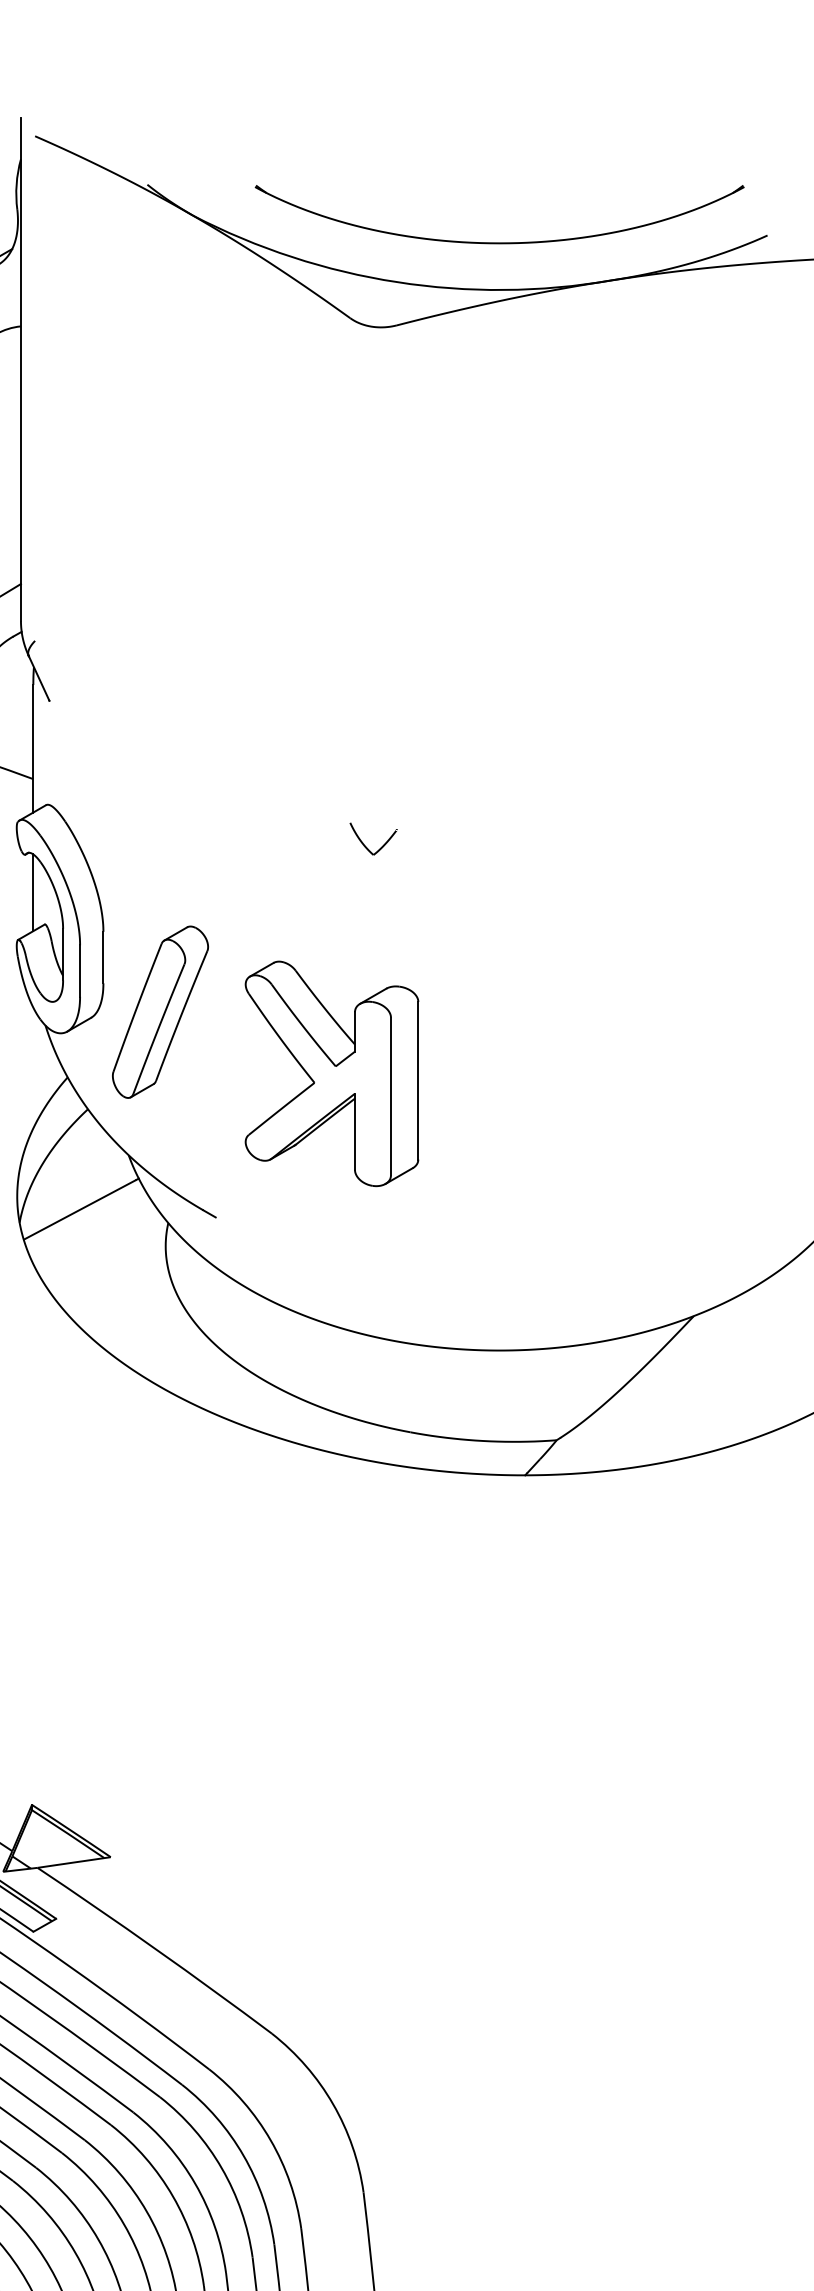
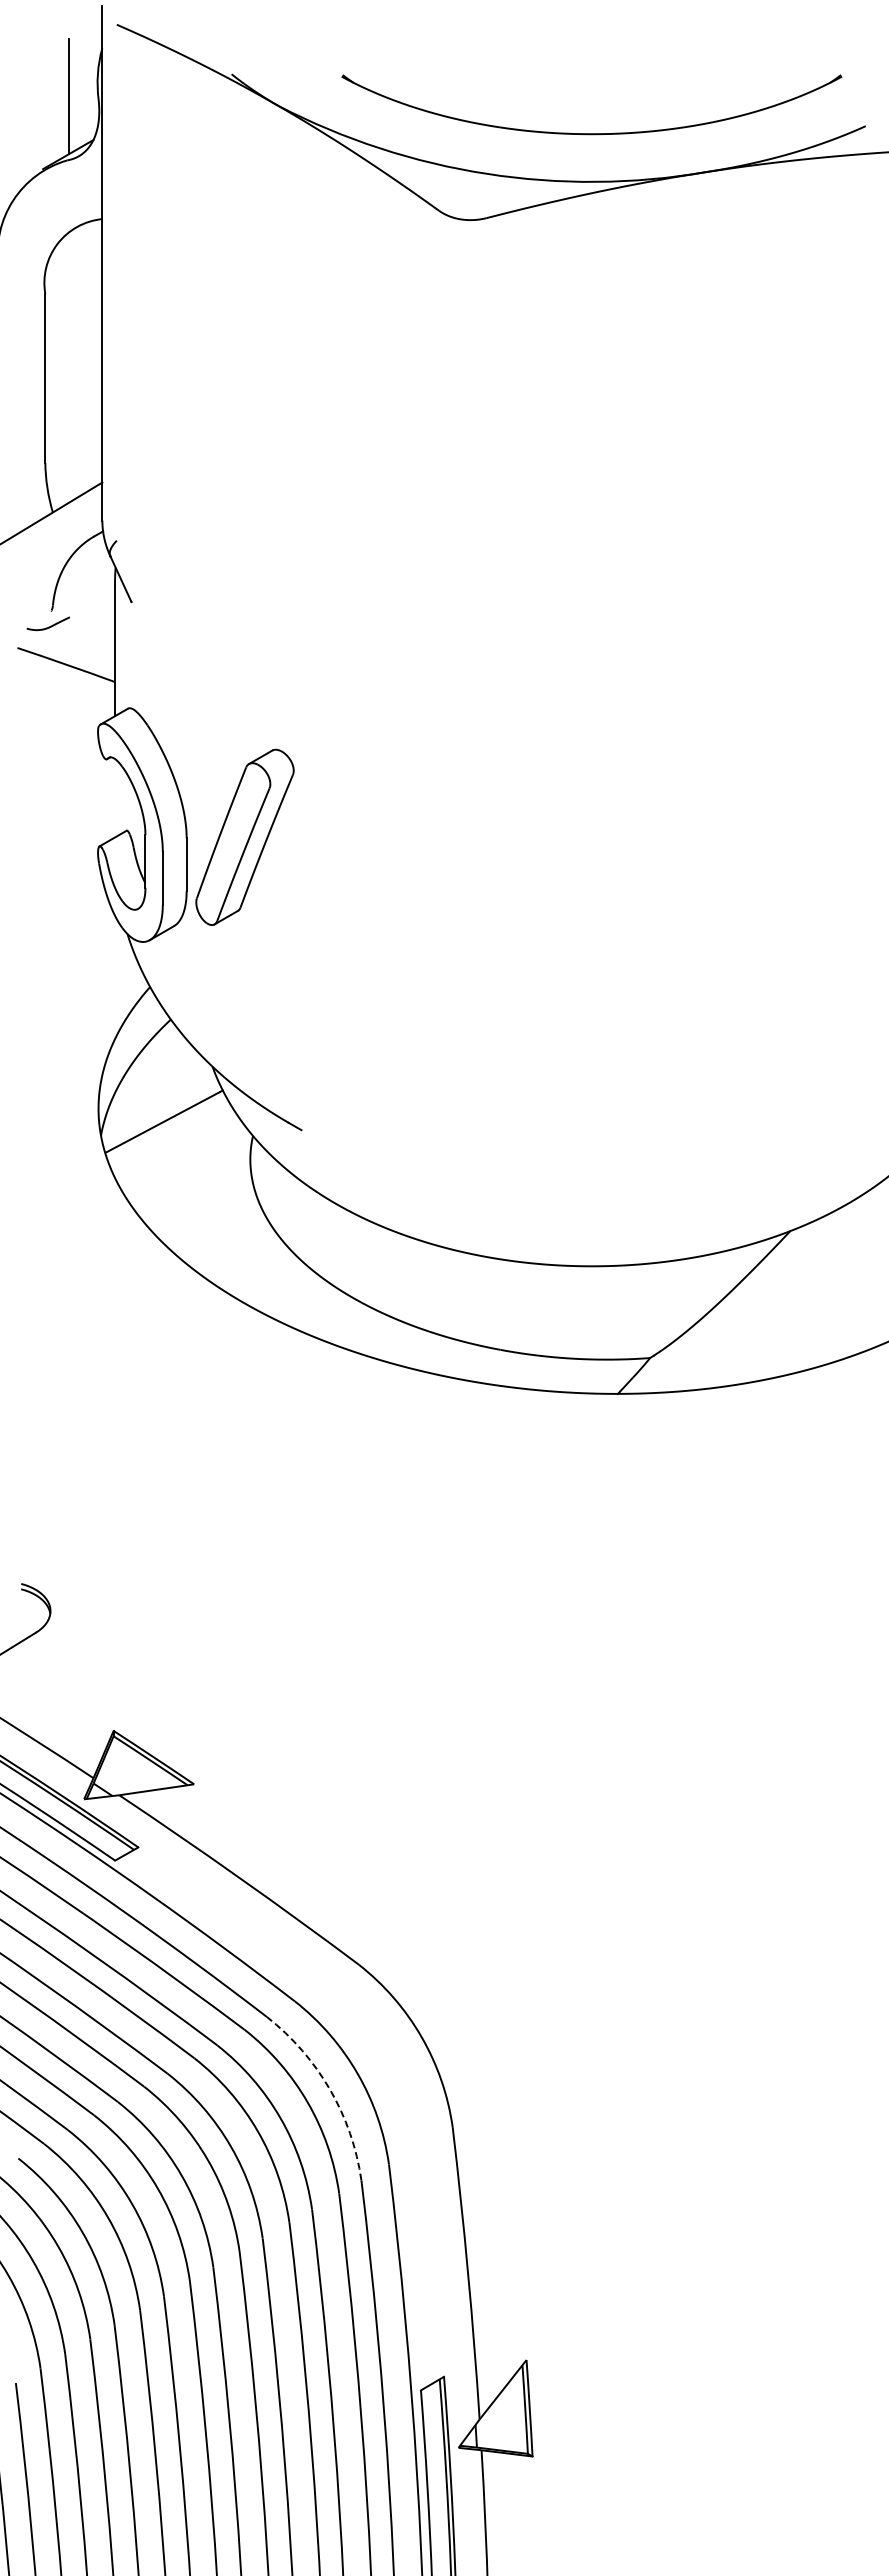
part: (366, 846) -> (455, 750), removed
line: (32, 893) -> (114, 798), removed
part: (159, 1011) -> (244, 836), moved
part: (332, 1073) -> (420, 983), removed
arc: (244, 2155) -> (330, 2089), solid -> dashed

